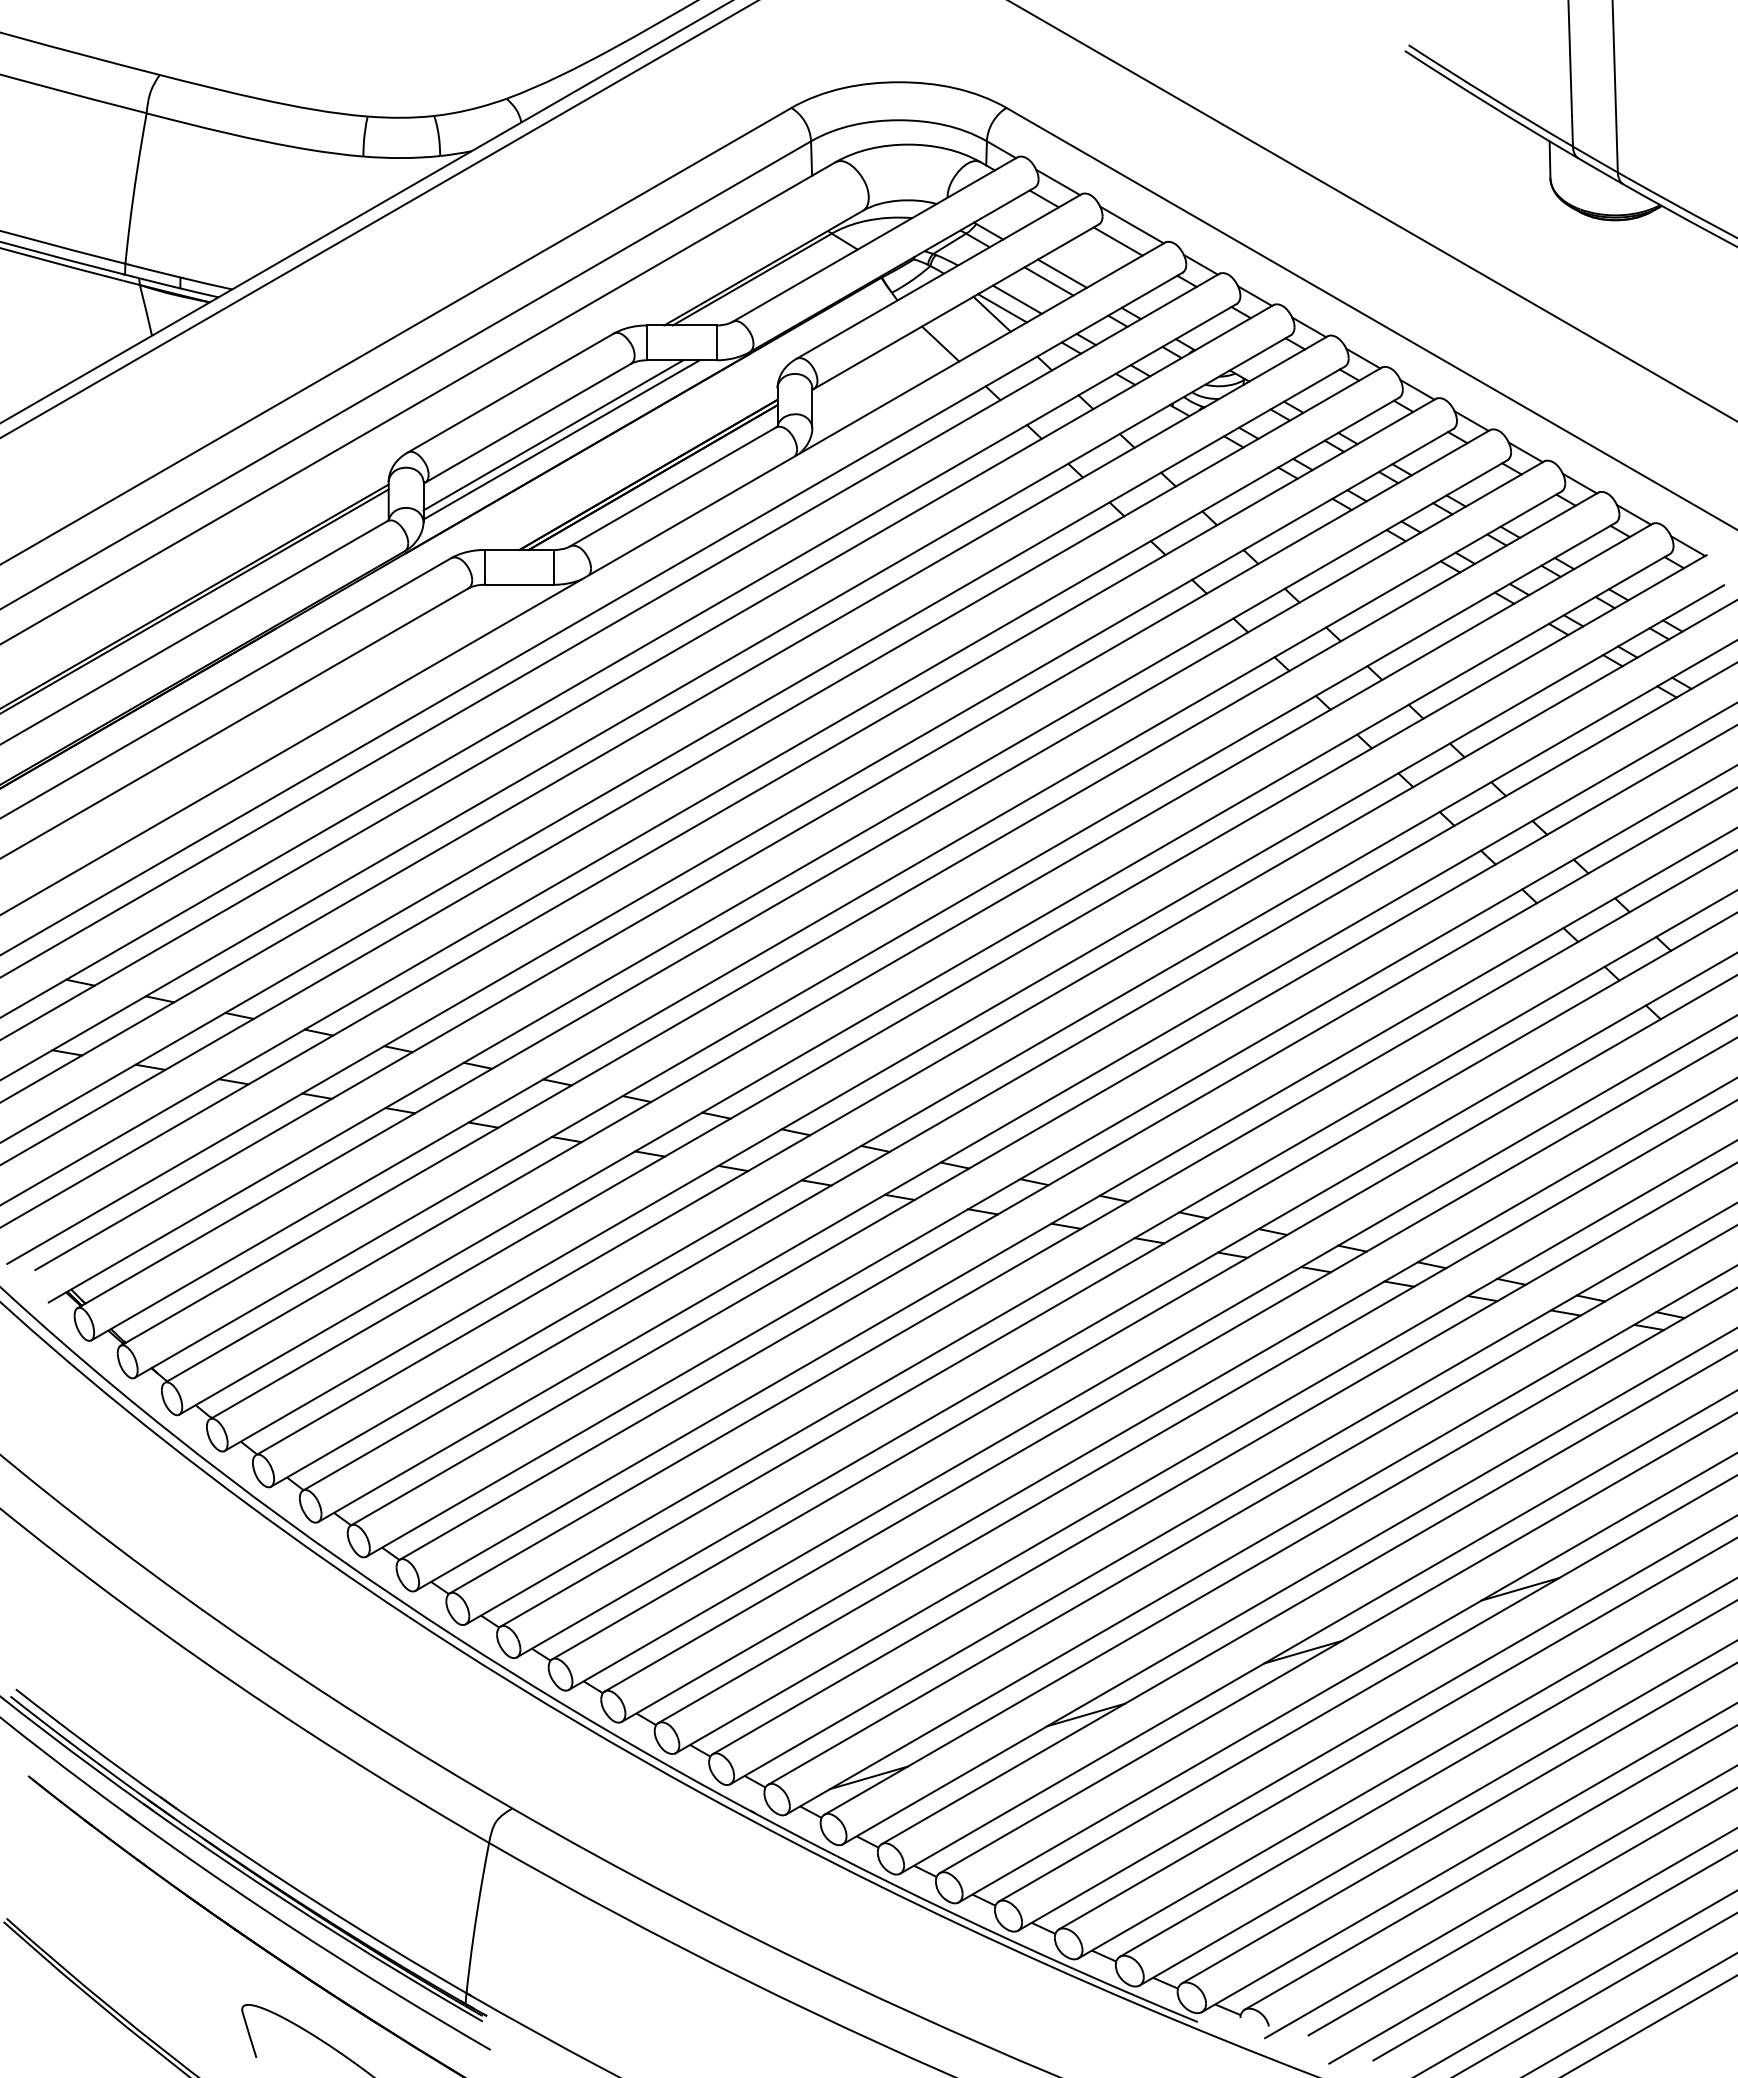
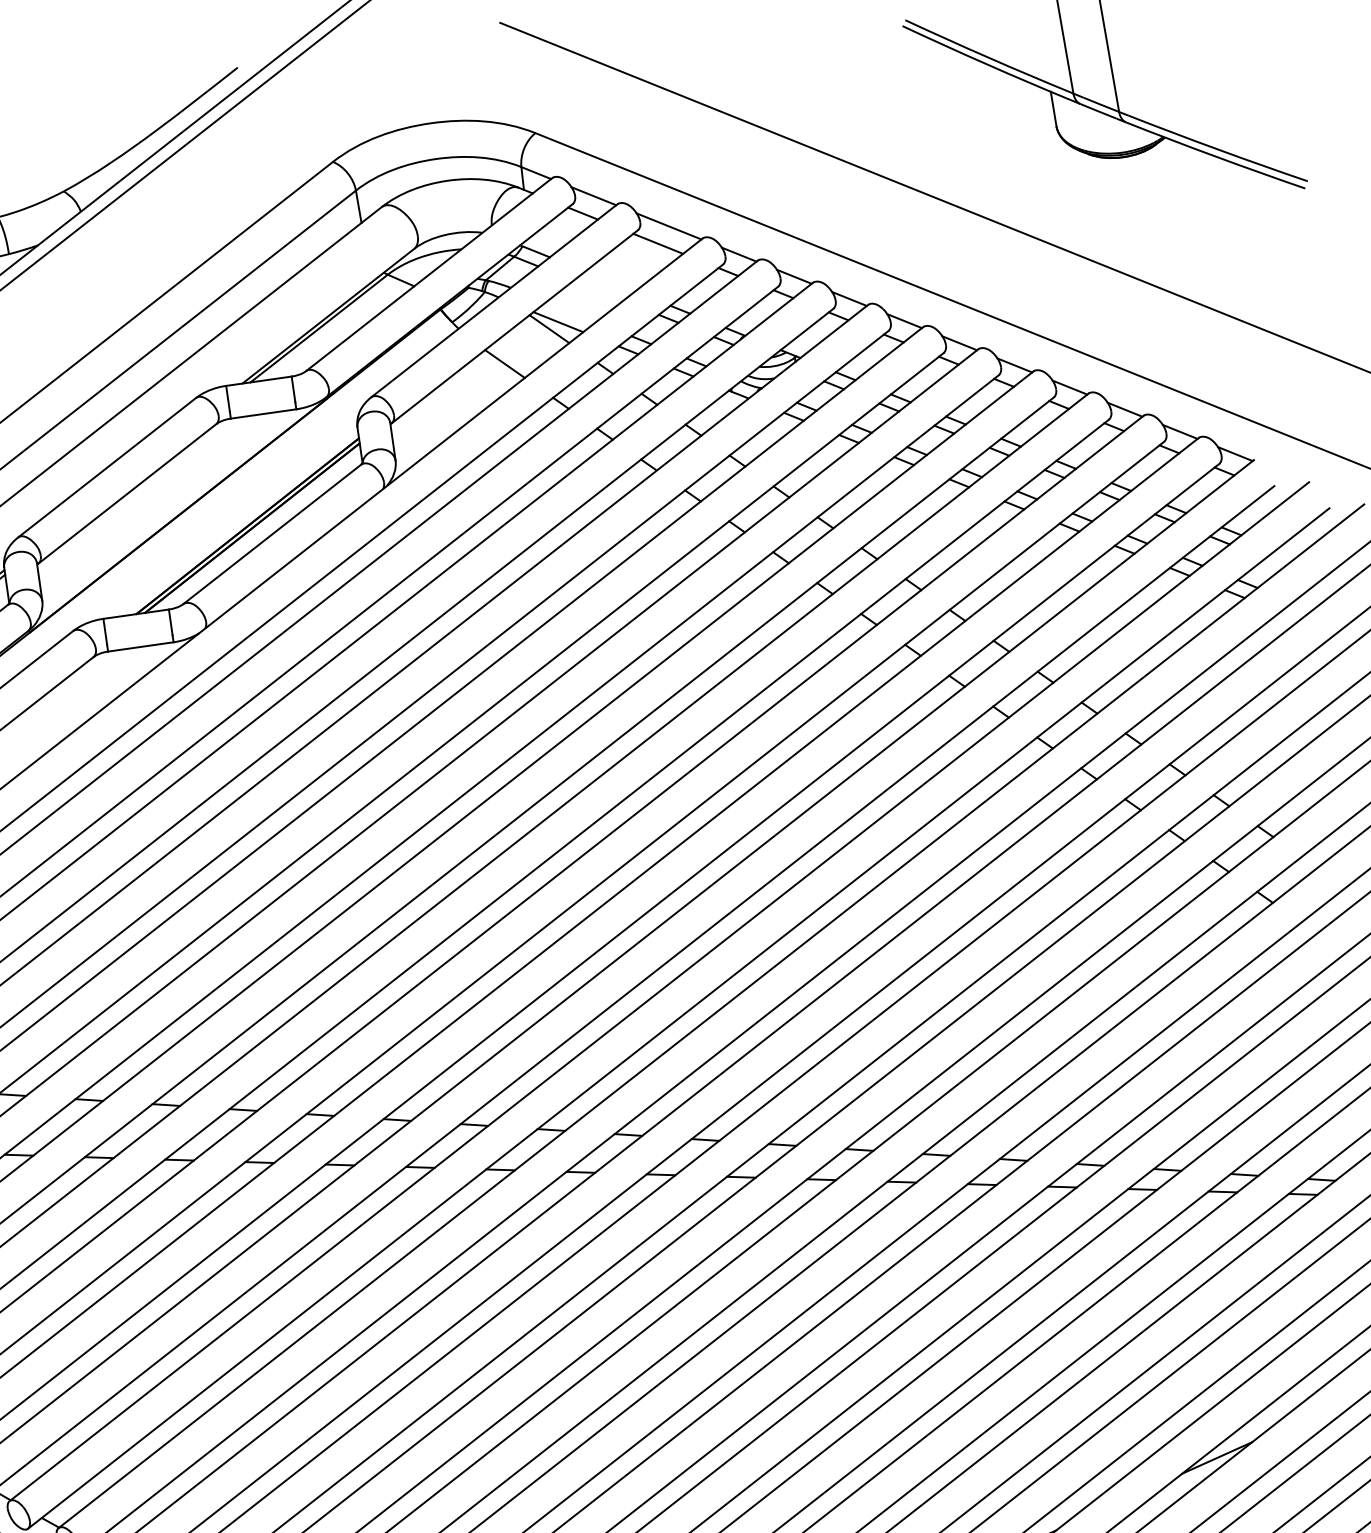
line: (1062, 273) -> (610, 281), removed
line: (1048, 281) -> (598, 290), removed
line: (1016, 299) -> (570, 311), removed
line: (553, 435) -> (153, 501), removed
line: (561, 439) -> (161, 504), removed

